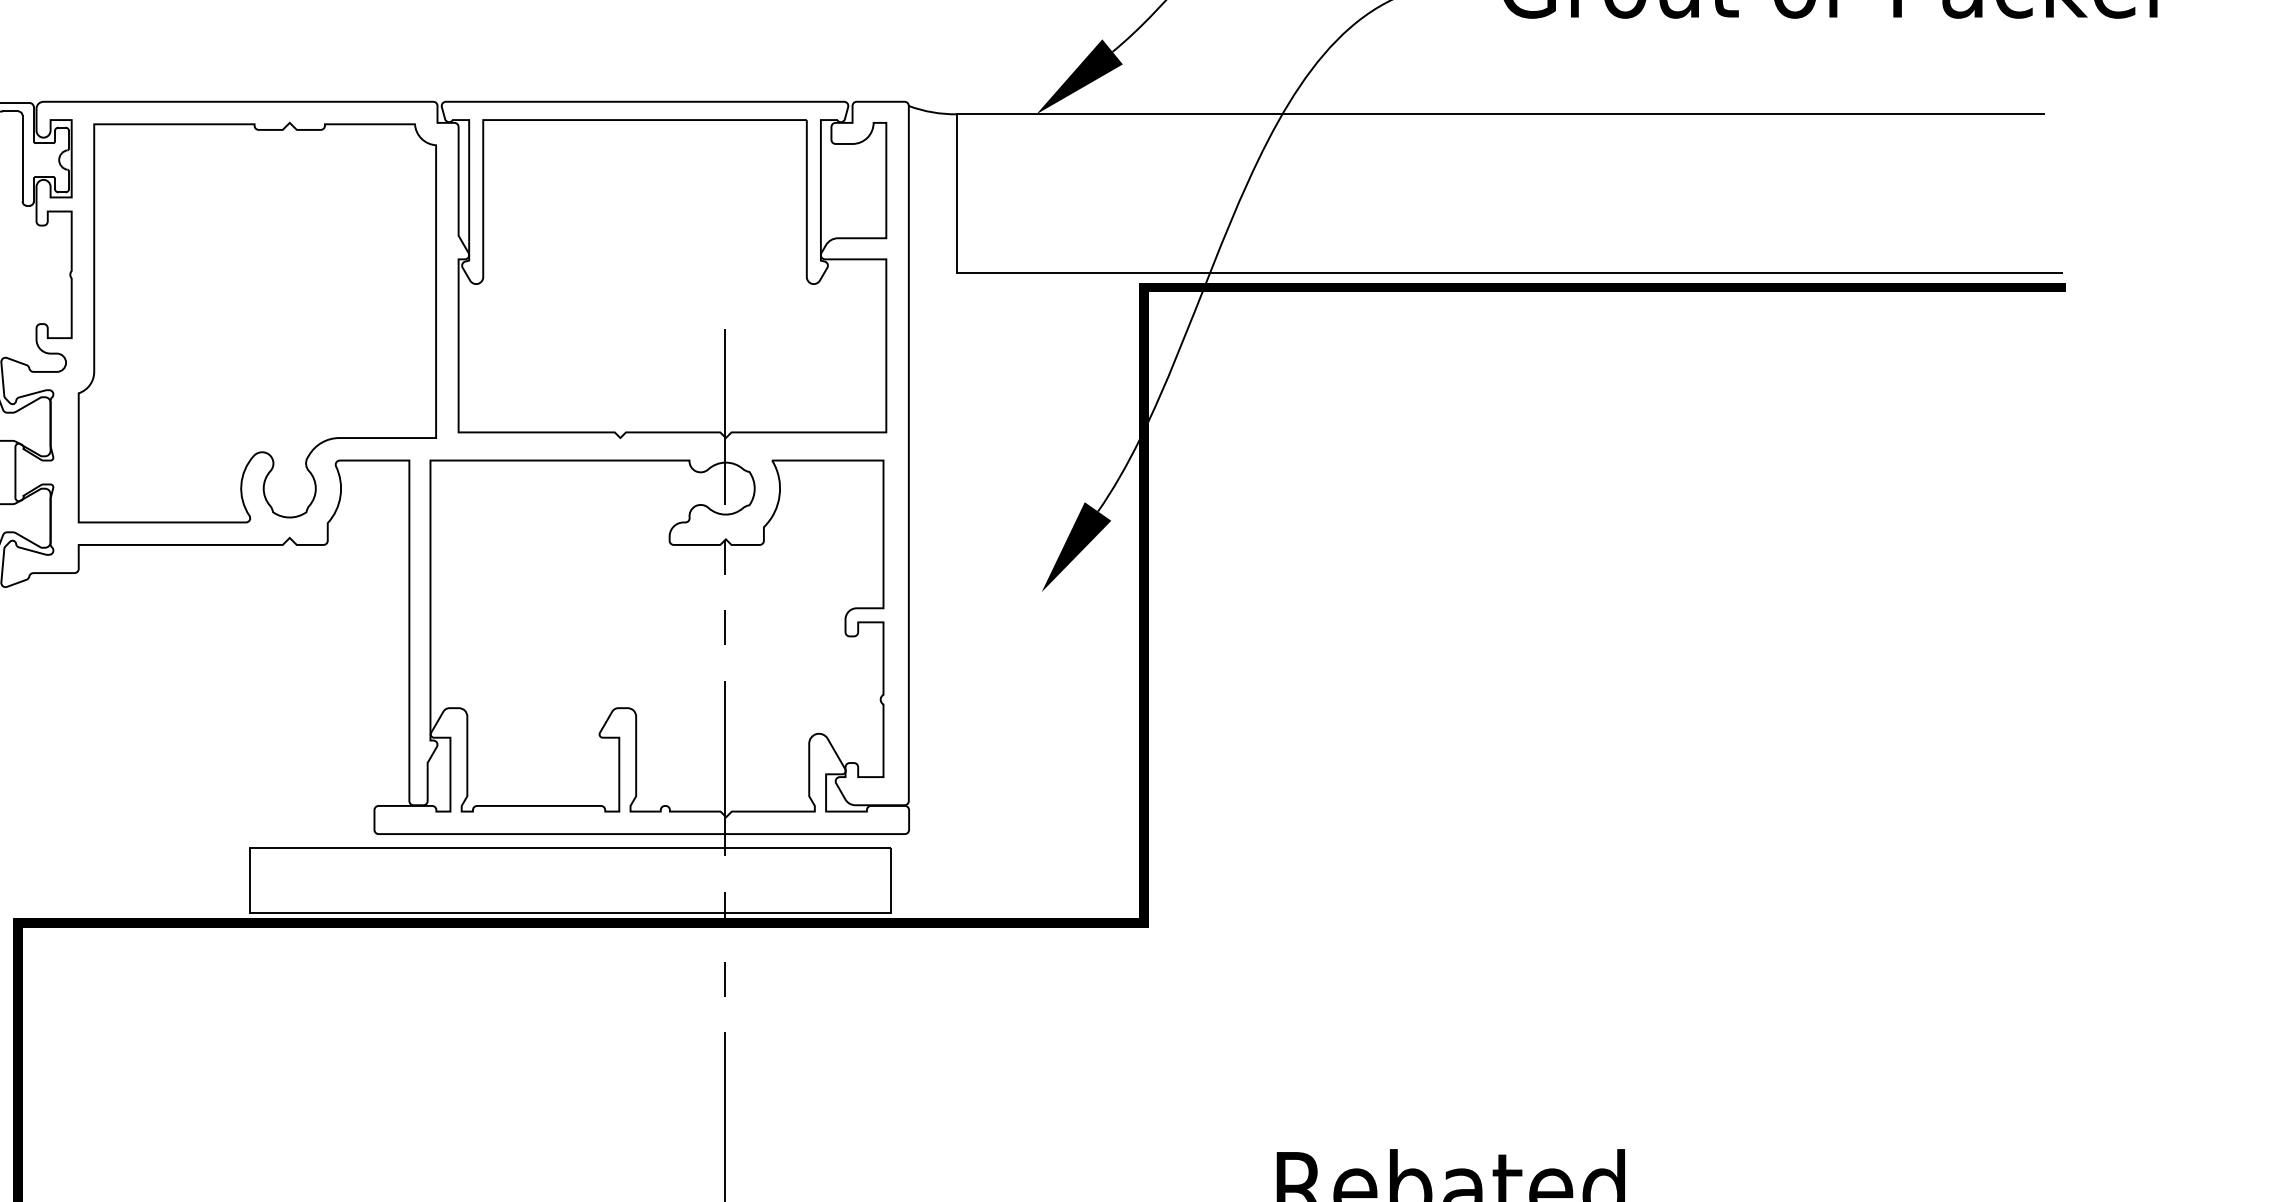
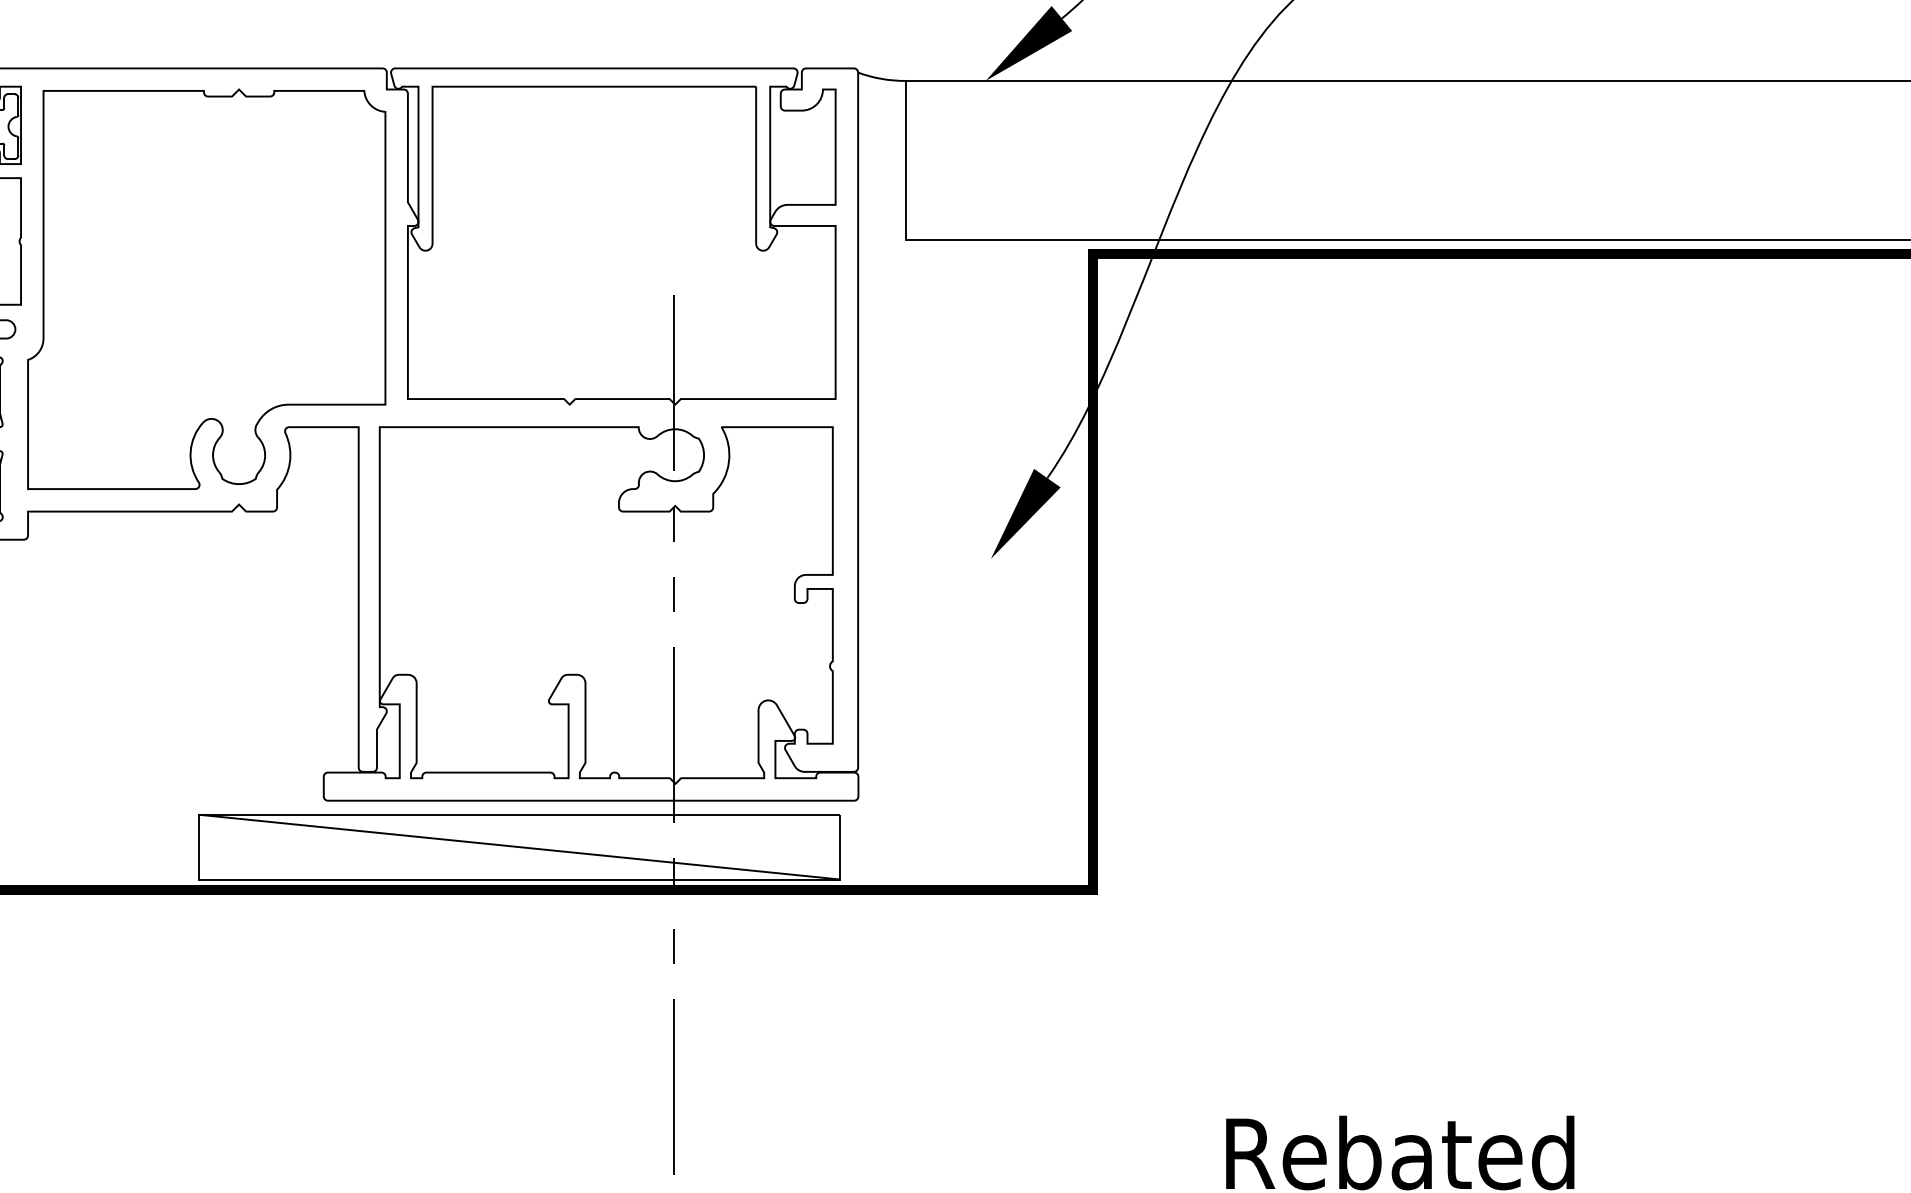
line: (569, 880) -> (518, 847), added

